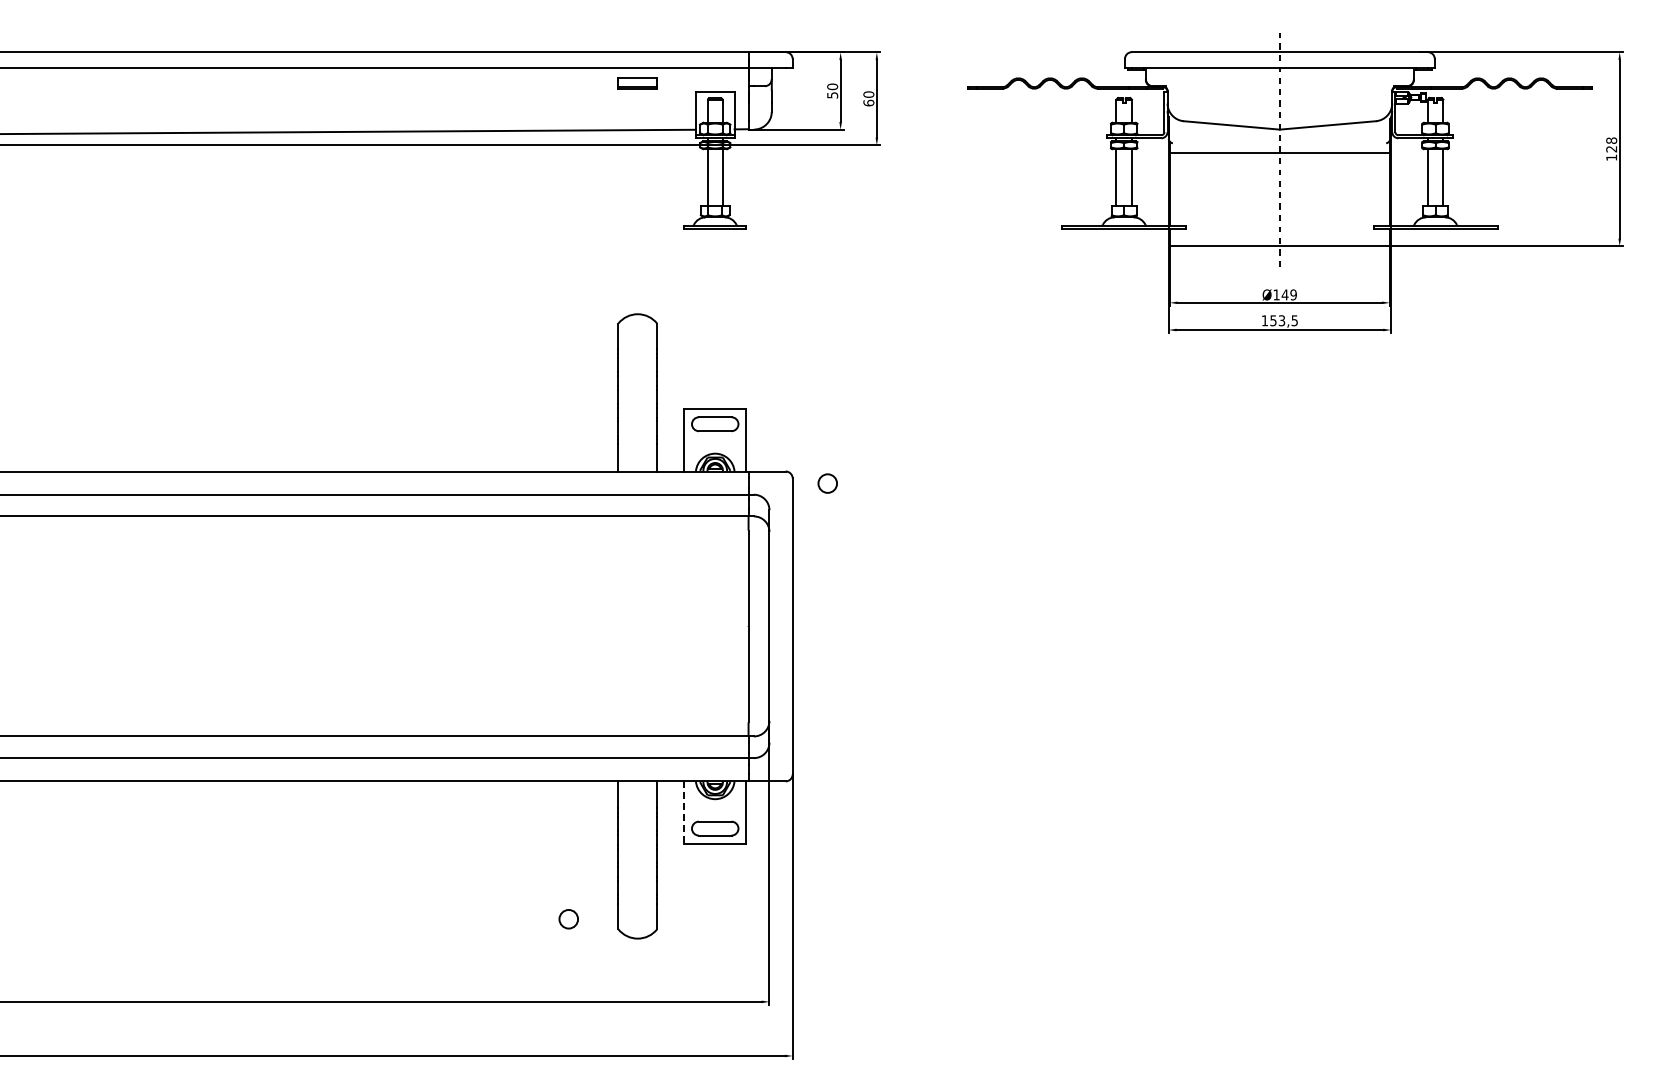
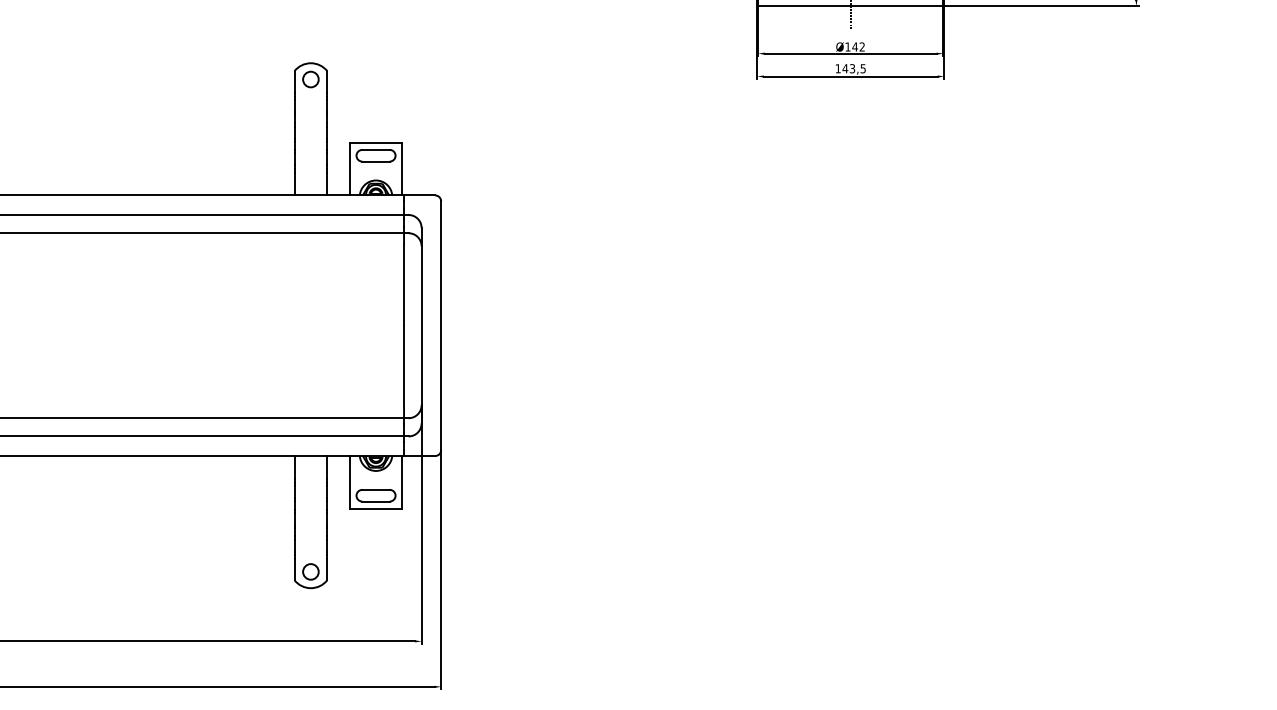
text: (1293, 294) -> (862, 46), Ø149 -> Ø142
text: (1273, 320) -> (845, 68), 153,5 -> 143,5
circle: (827, 483) -> (310, 79), moved
line: (684, 813) -> (350, 482), dashed -> solid
circle: (568, 919) -> (310, 572), moved

